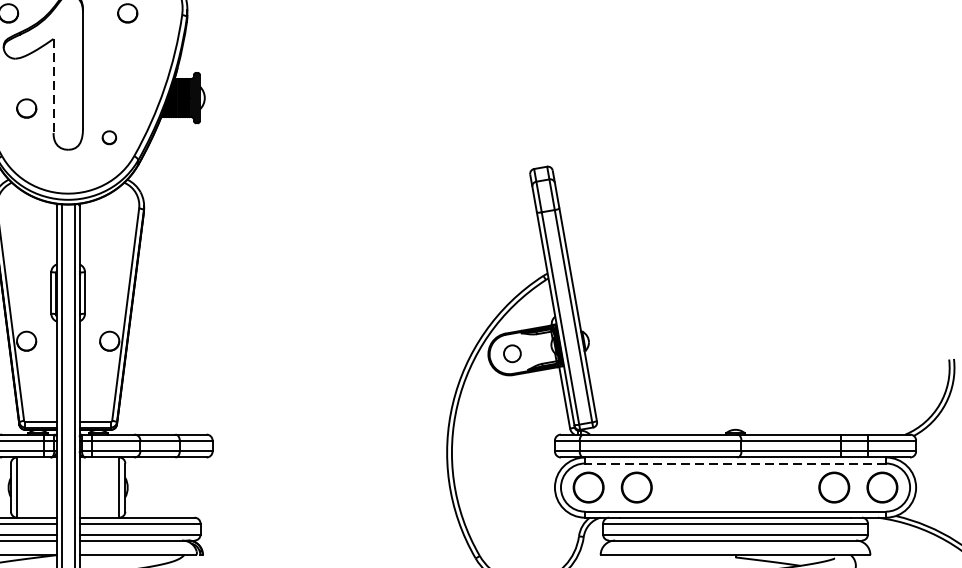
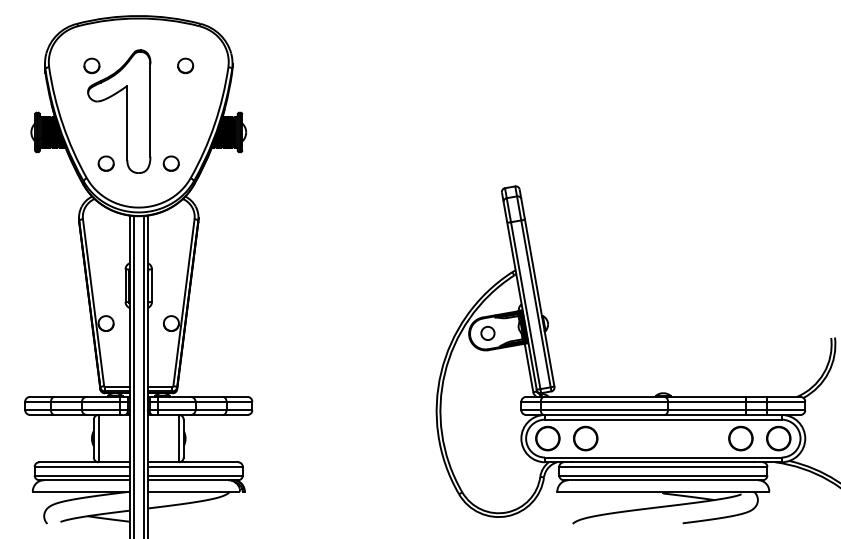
line: (53, 85) -> (127, 122), dashed -> solid
part: (25, 108) -> (105, 163), moved
part: (108, 137) -> (170, 163), size x1.43
line: (734, 463) -> (662, 419), dashed -> solid

